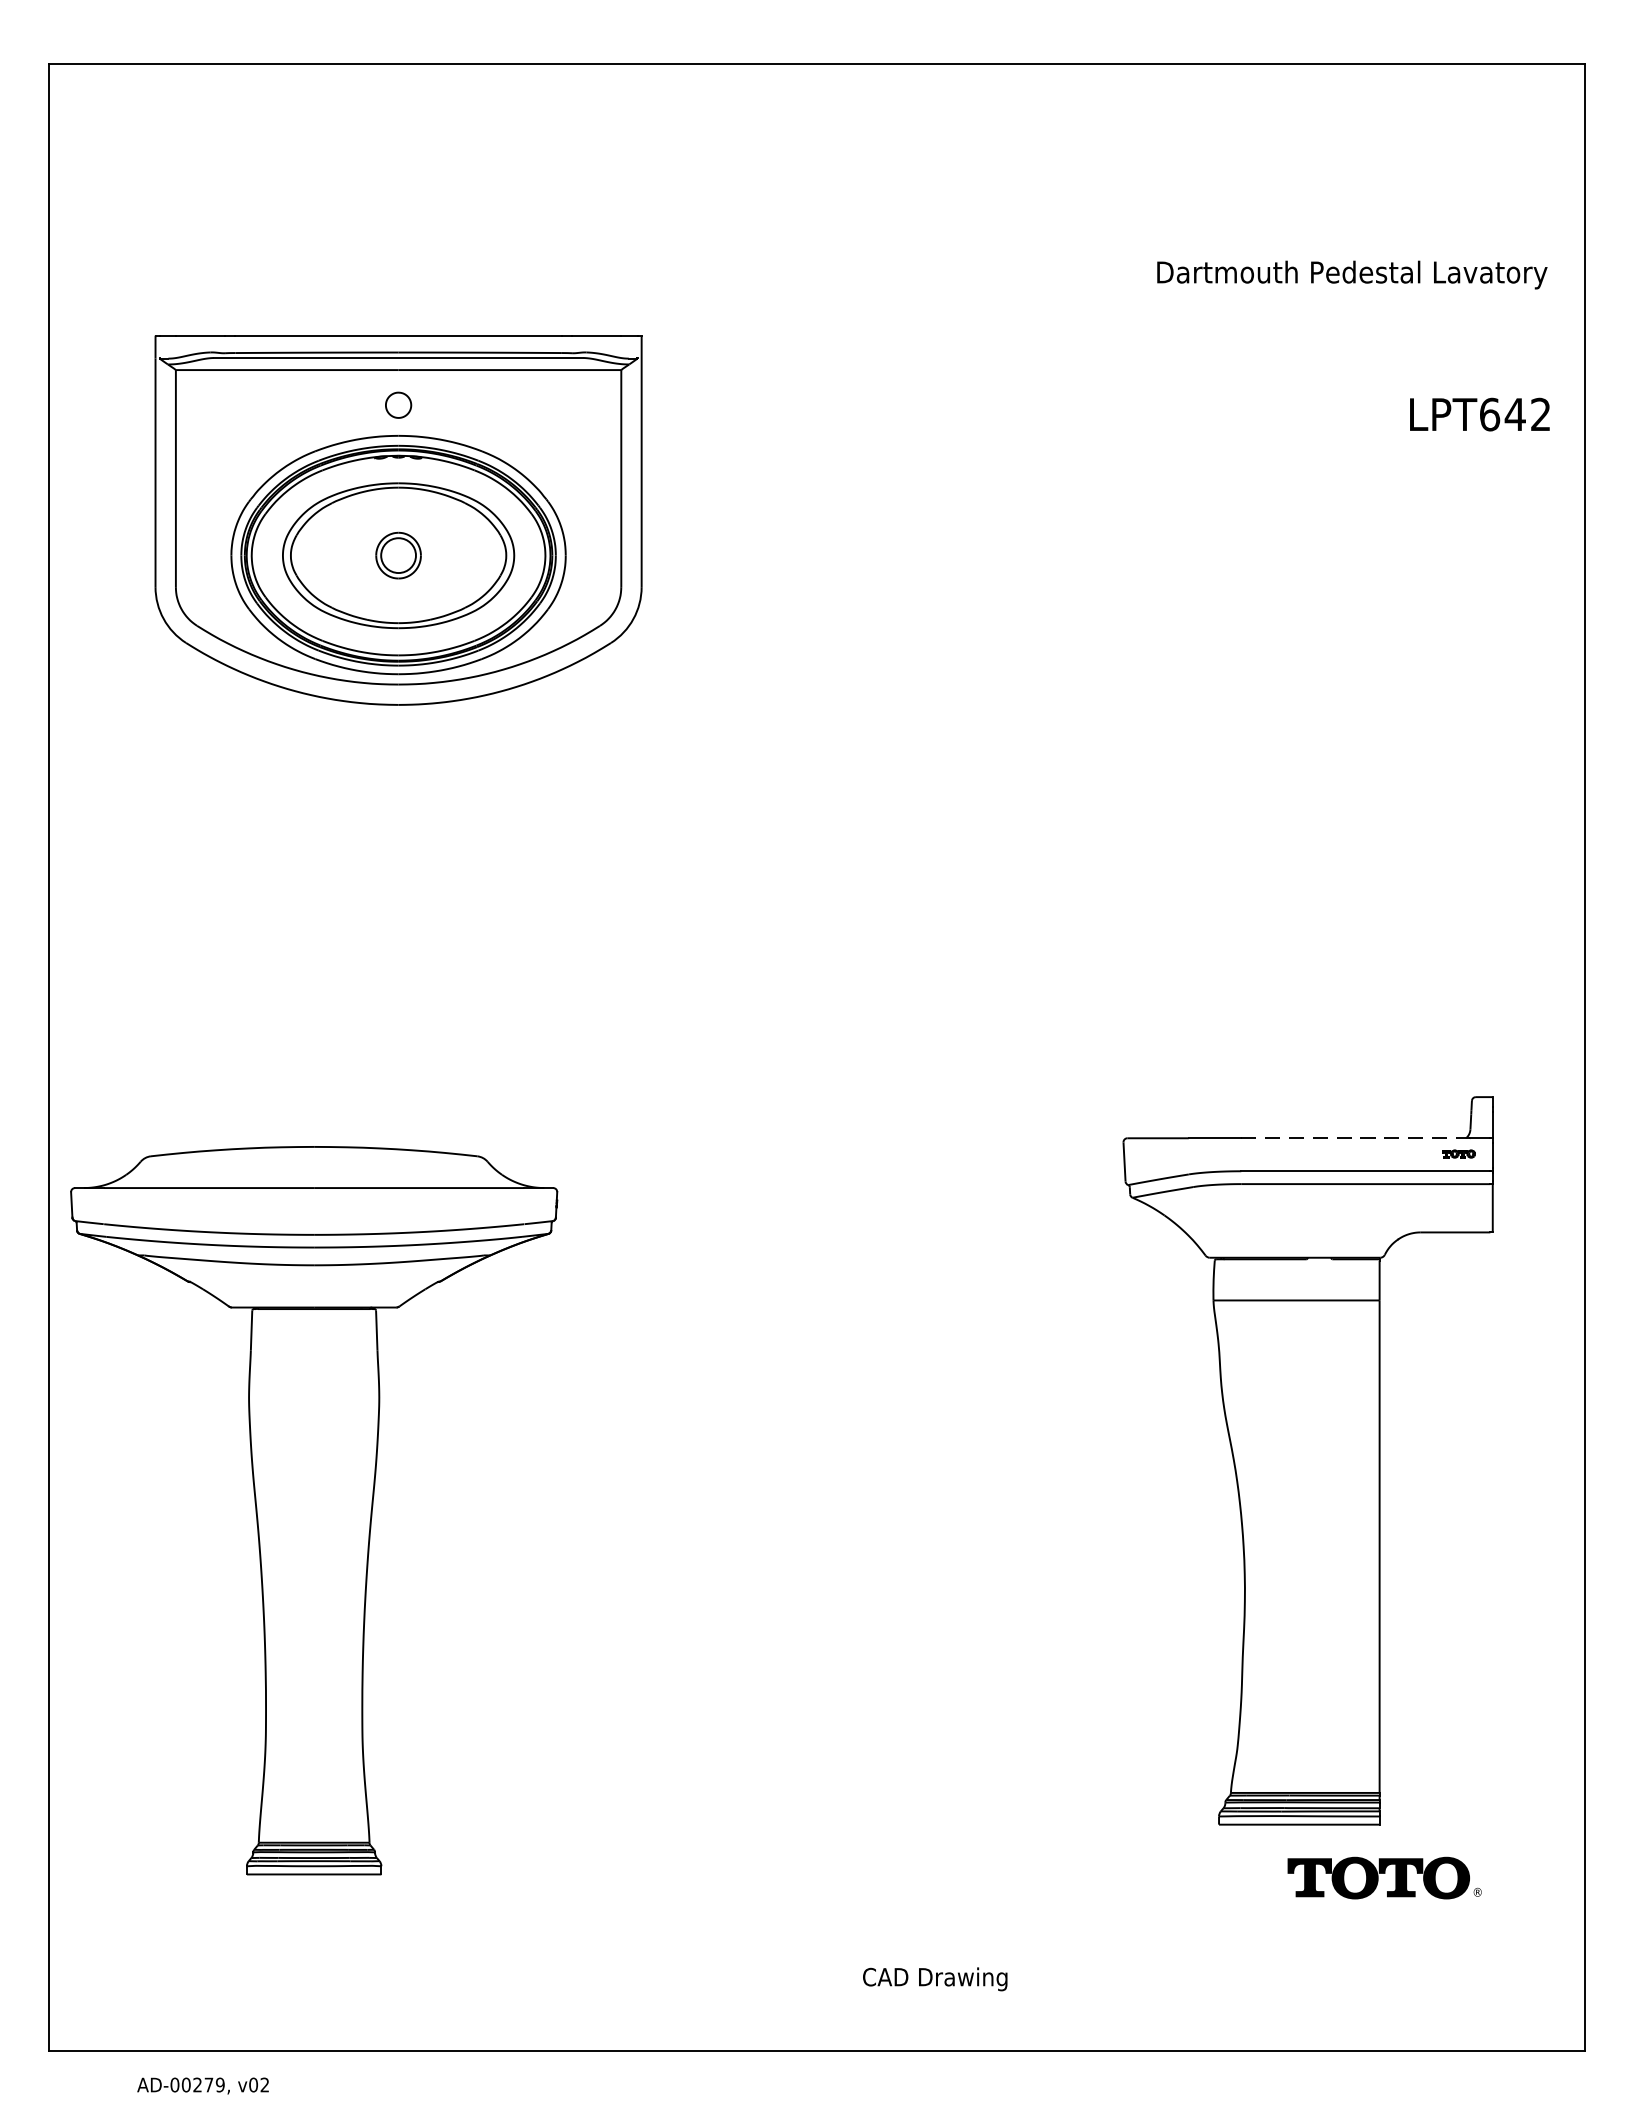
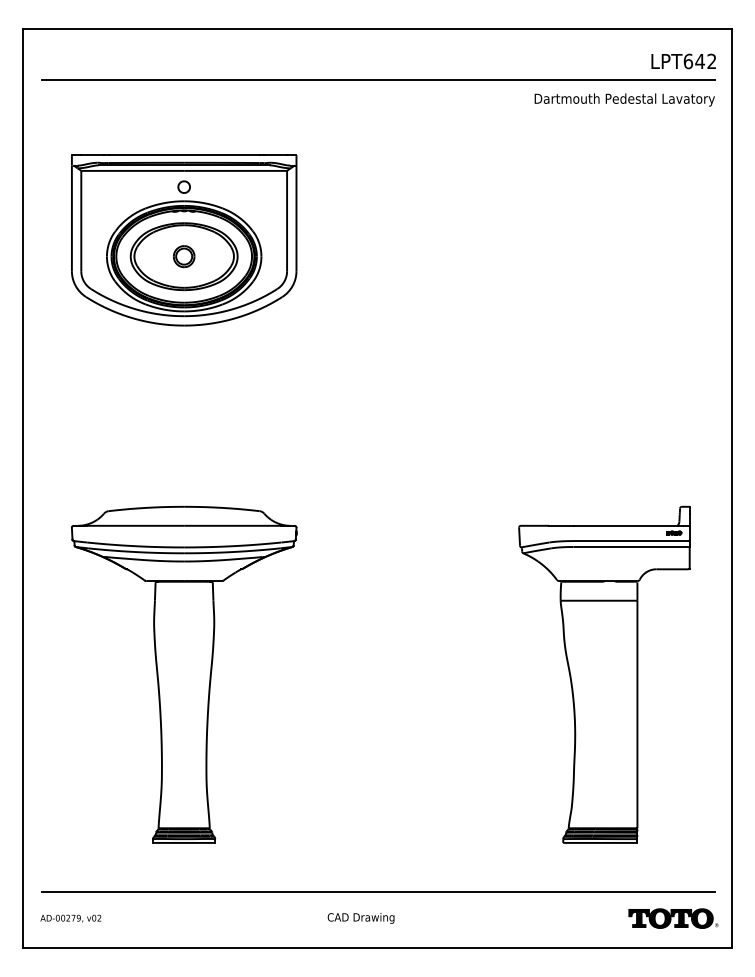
line: (819, 174) -> (378, 80), added
text: (1351, 273) -> (624, 99), moved
text: (1479, 414) -> (683, 61), moved
line: (1355, 1137) -> (626, 525), dashed -> solid
part: (314, 1509) -> (184, 674), moved
part: (1384, 1877) -> (673, 918), moved
line: (819, 1931) -> (378, 892), added
text: (933, 1979) -> (360, 918), moved
text: (202, 2085) -> (70, 918), moved

